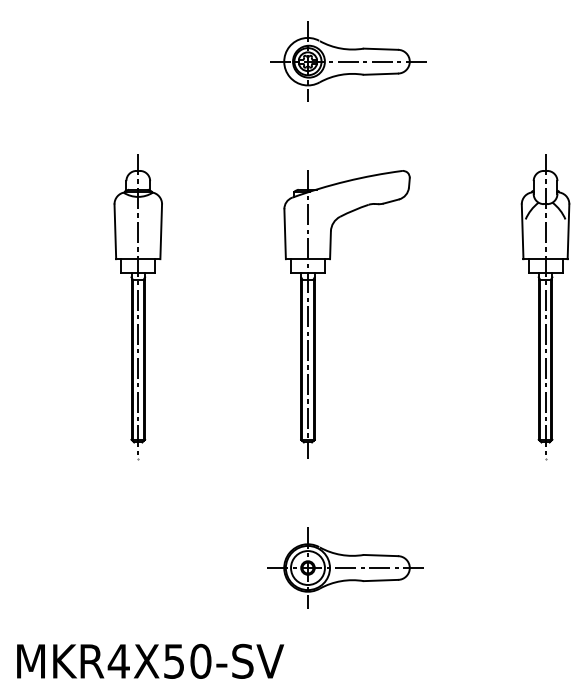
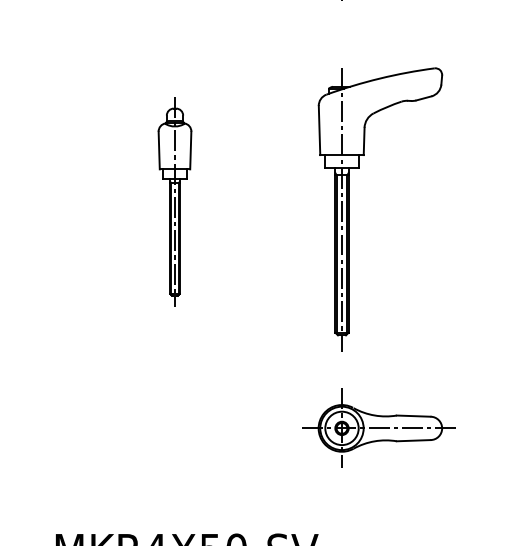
part: (137, 307) -> (174, 202), size x0.7
part: (345, 567) -> (378, 427), moved

